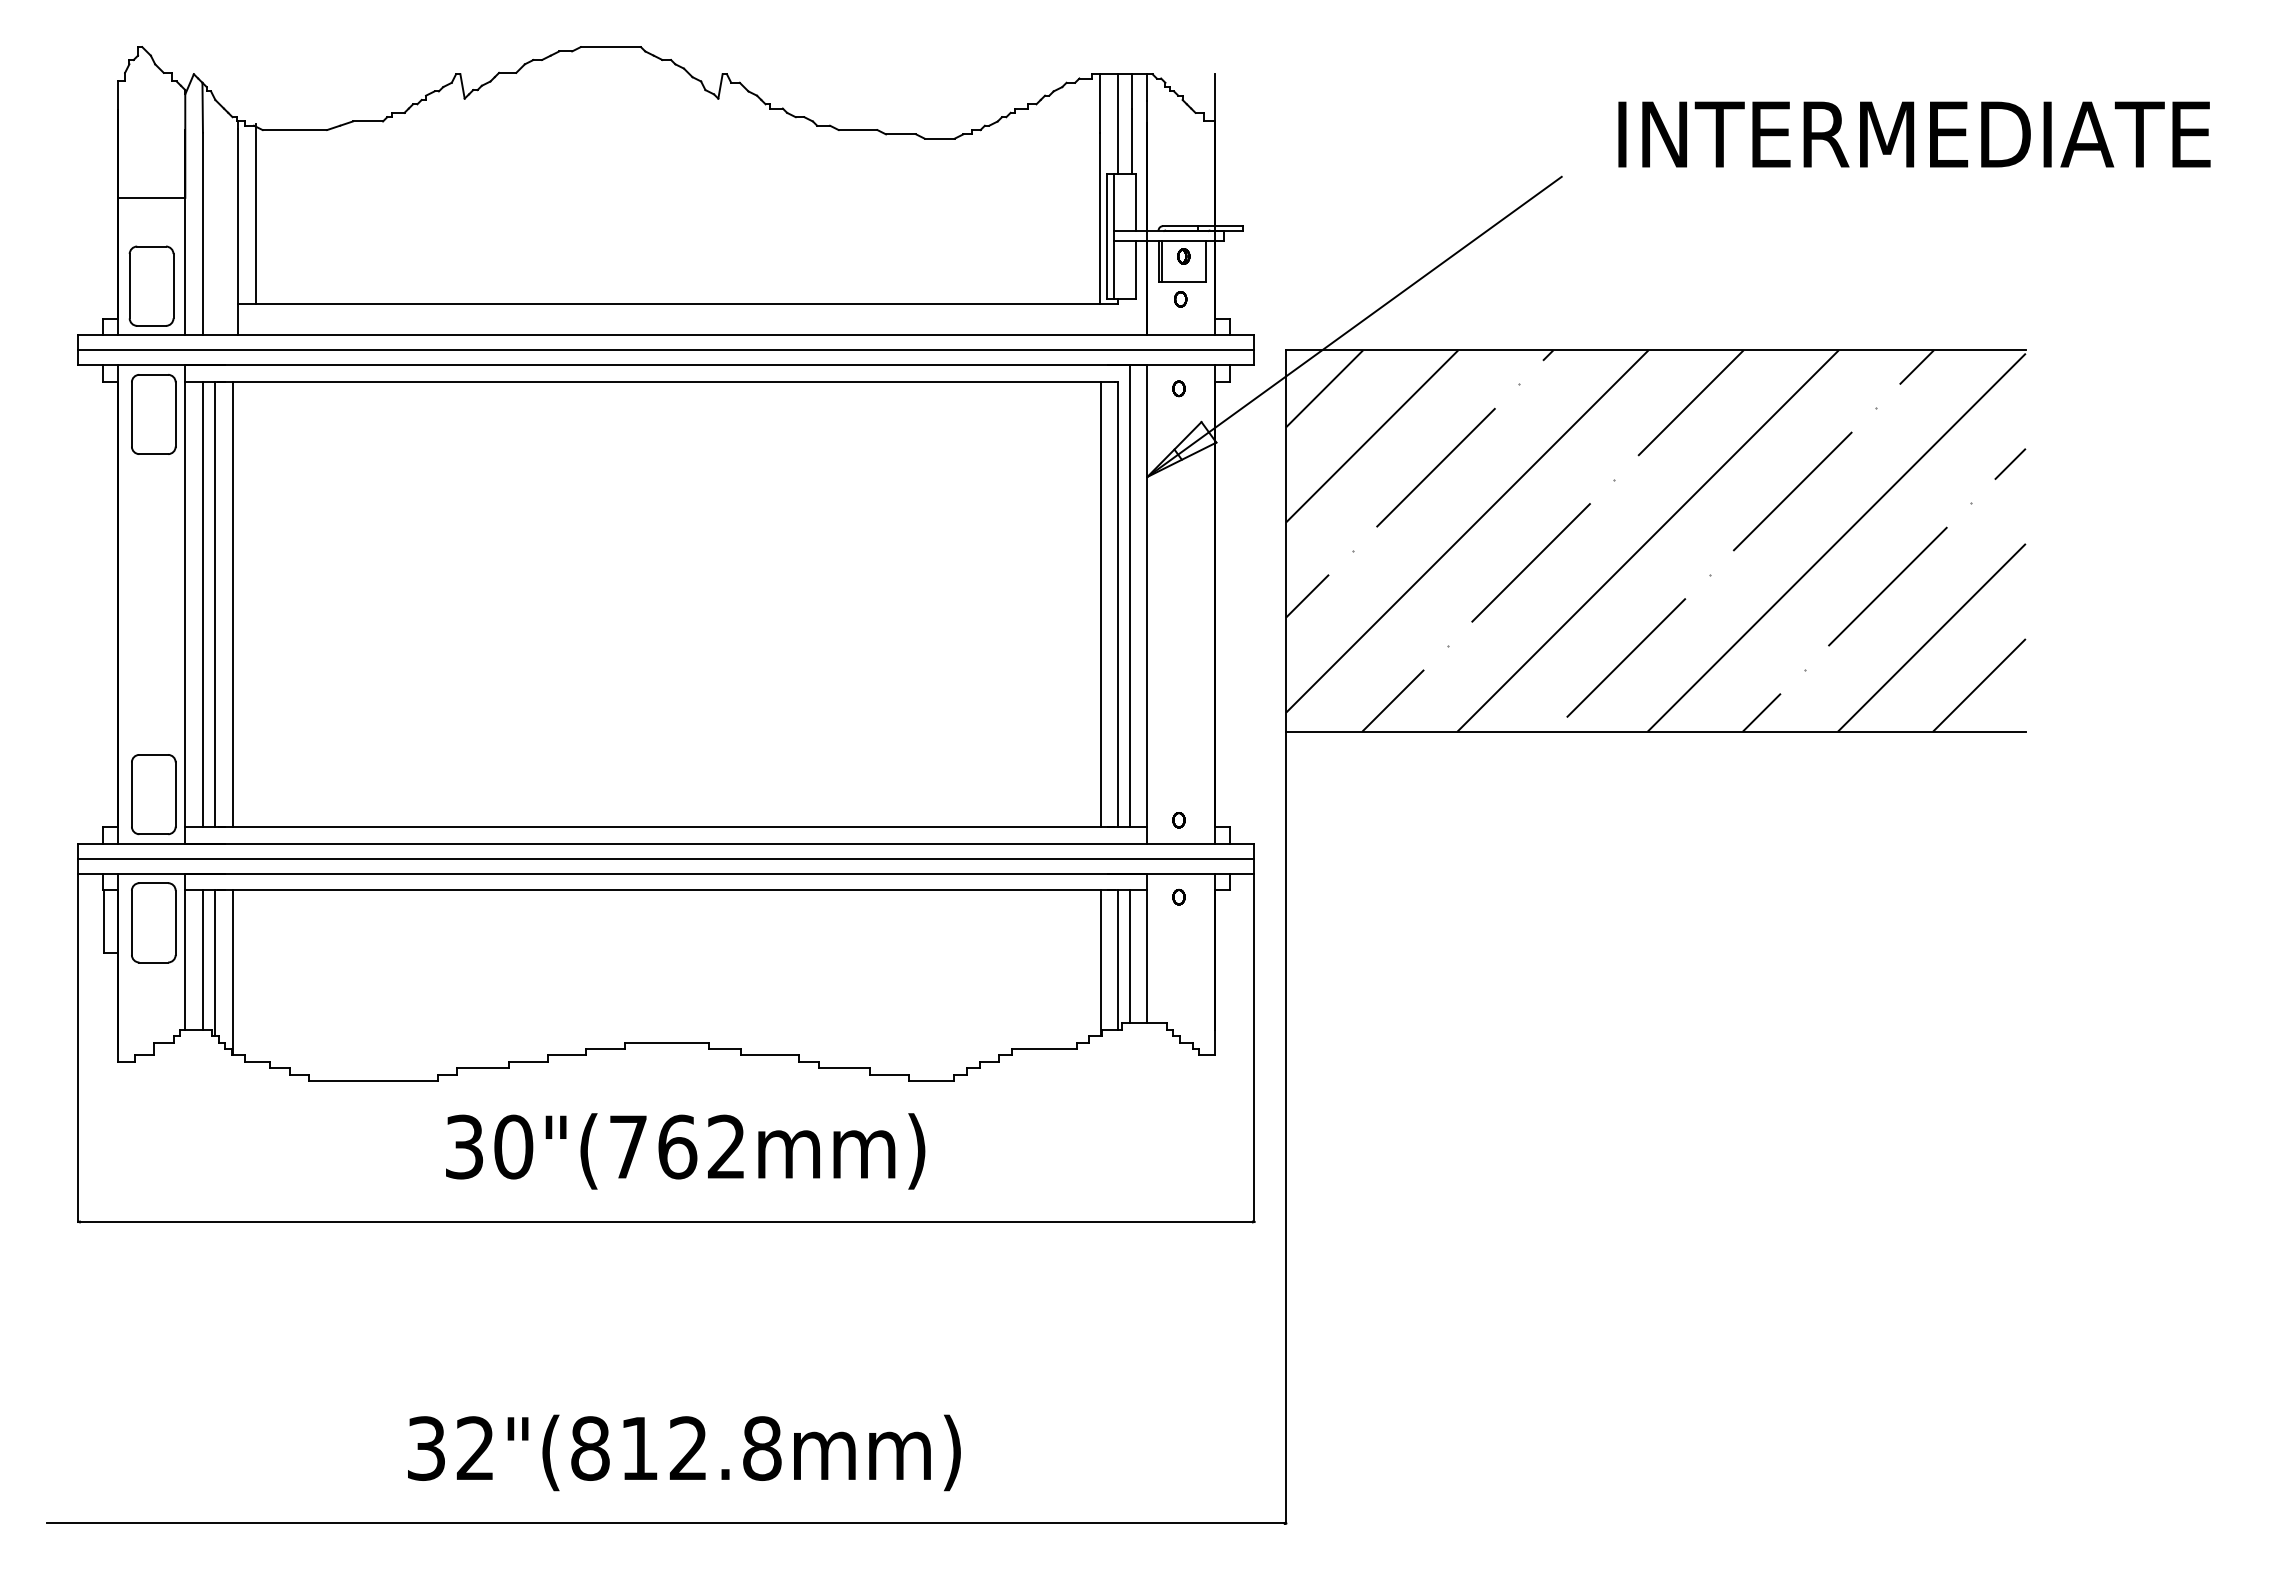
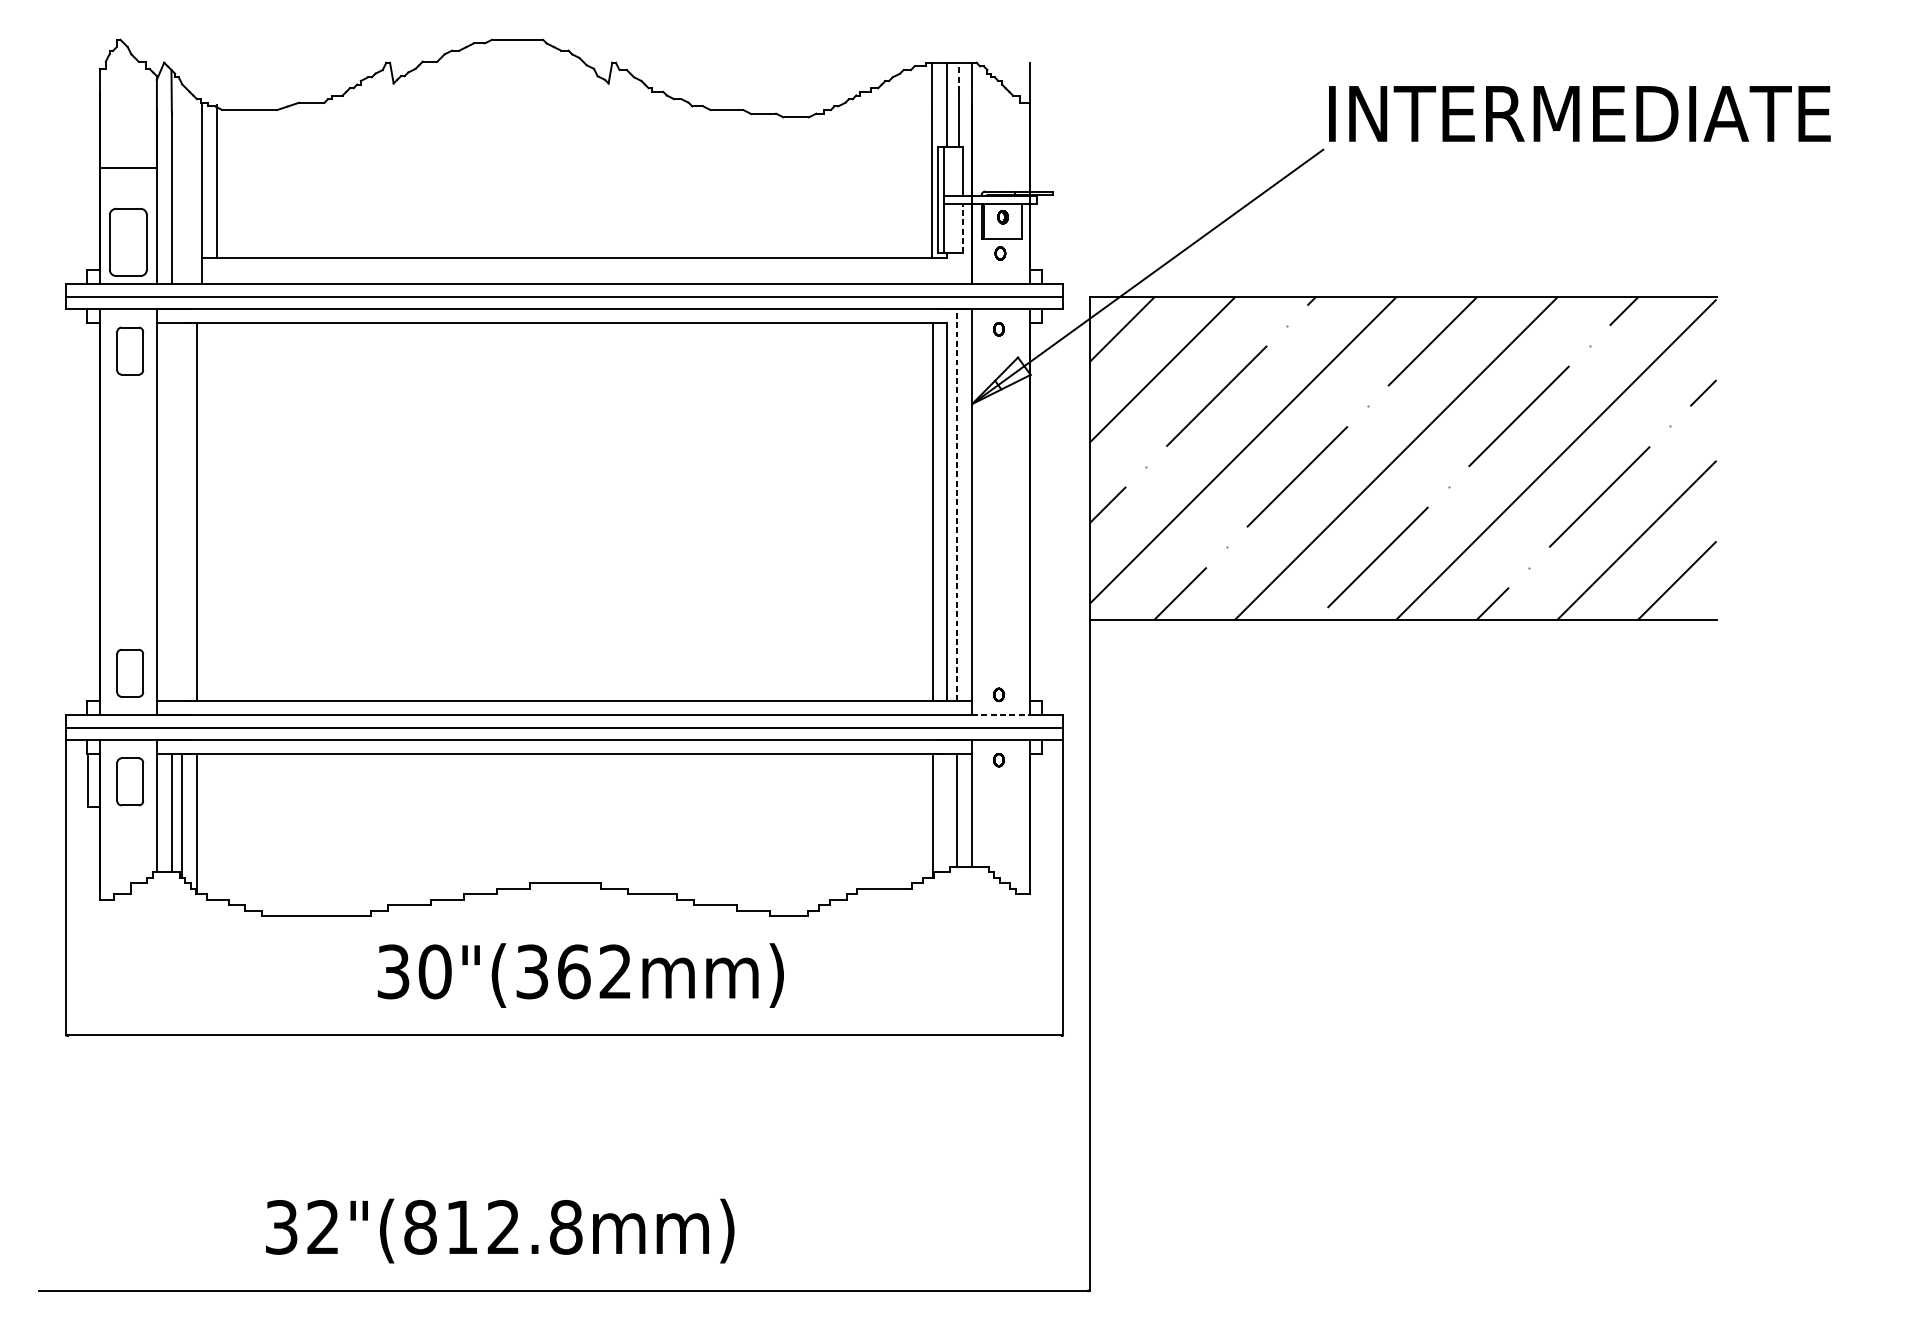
line: (1132, 90) -> (959, 76), solid -> dashed
text: (1914, 134) -> (1579, 113), moved
line: (1136, 270) -> (962, 229), solid -> dashed
part: (153, 414) -> (129, 351), size x0.7
line: (1129, 595) -> (957, 504), solid -> dashed
line: (203, 604) -> (172, 512), removed
line: (215, 604) -> (182, 512), removed
part: (153, 794) -> (129, 673), size x0.7
line: (1181, 843) -> (1001, 714), solid -> dashed
part: (153, 922) -> (129, 781), size x0.7
line: (1117, 959) -> (946, 812), removed
text: (627, 1146) -> (531, 971), 30"(762mm) -> 30"(362mm)
text: (684, 1452) -> (500, 1230), moved

